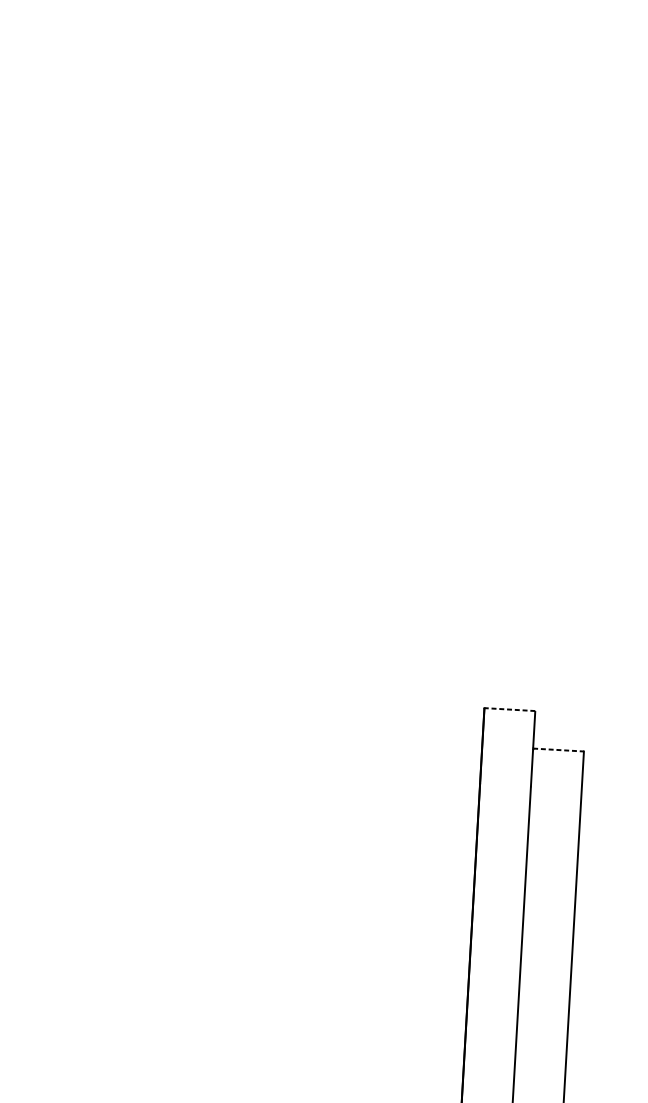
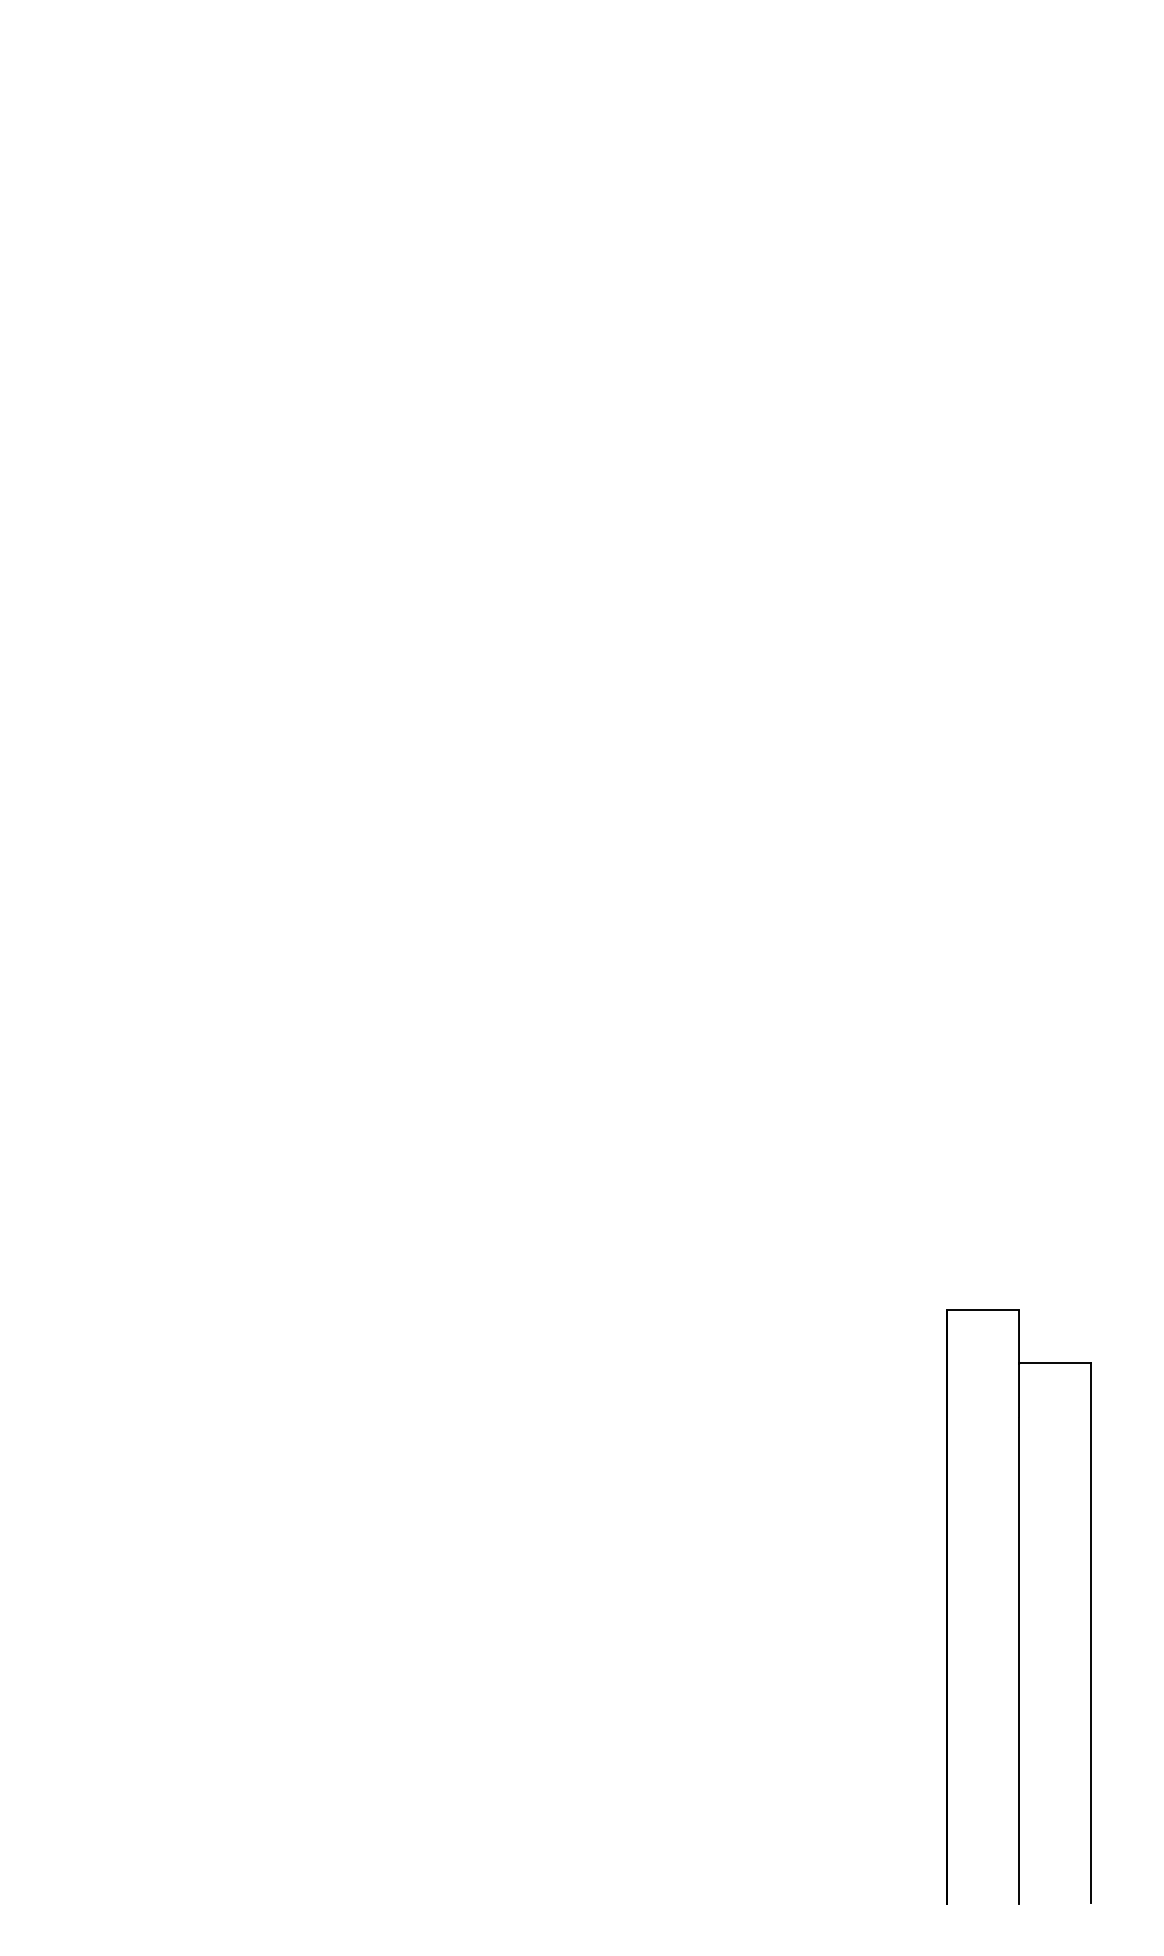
line: (510, 709) -> (983, 1309), dashed -> solid
line: (558, 749) -> (1055, 1362), dashed -> solid

